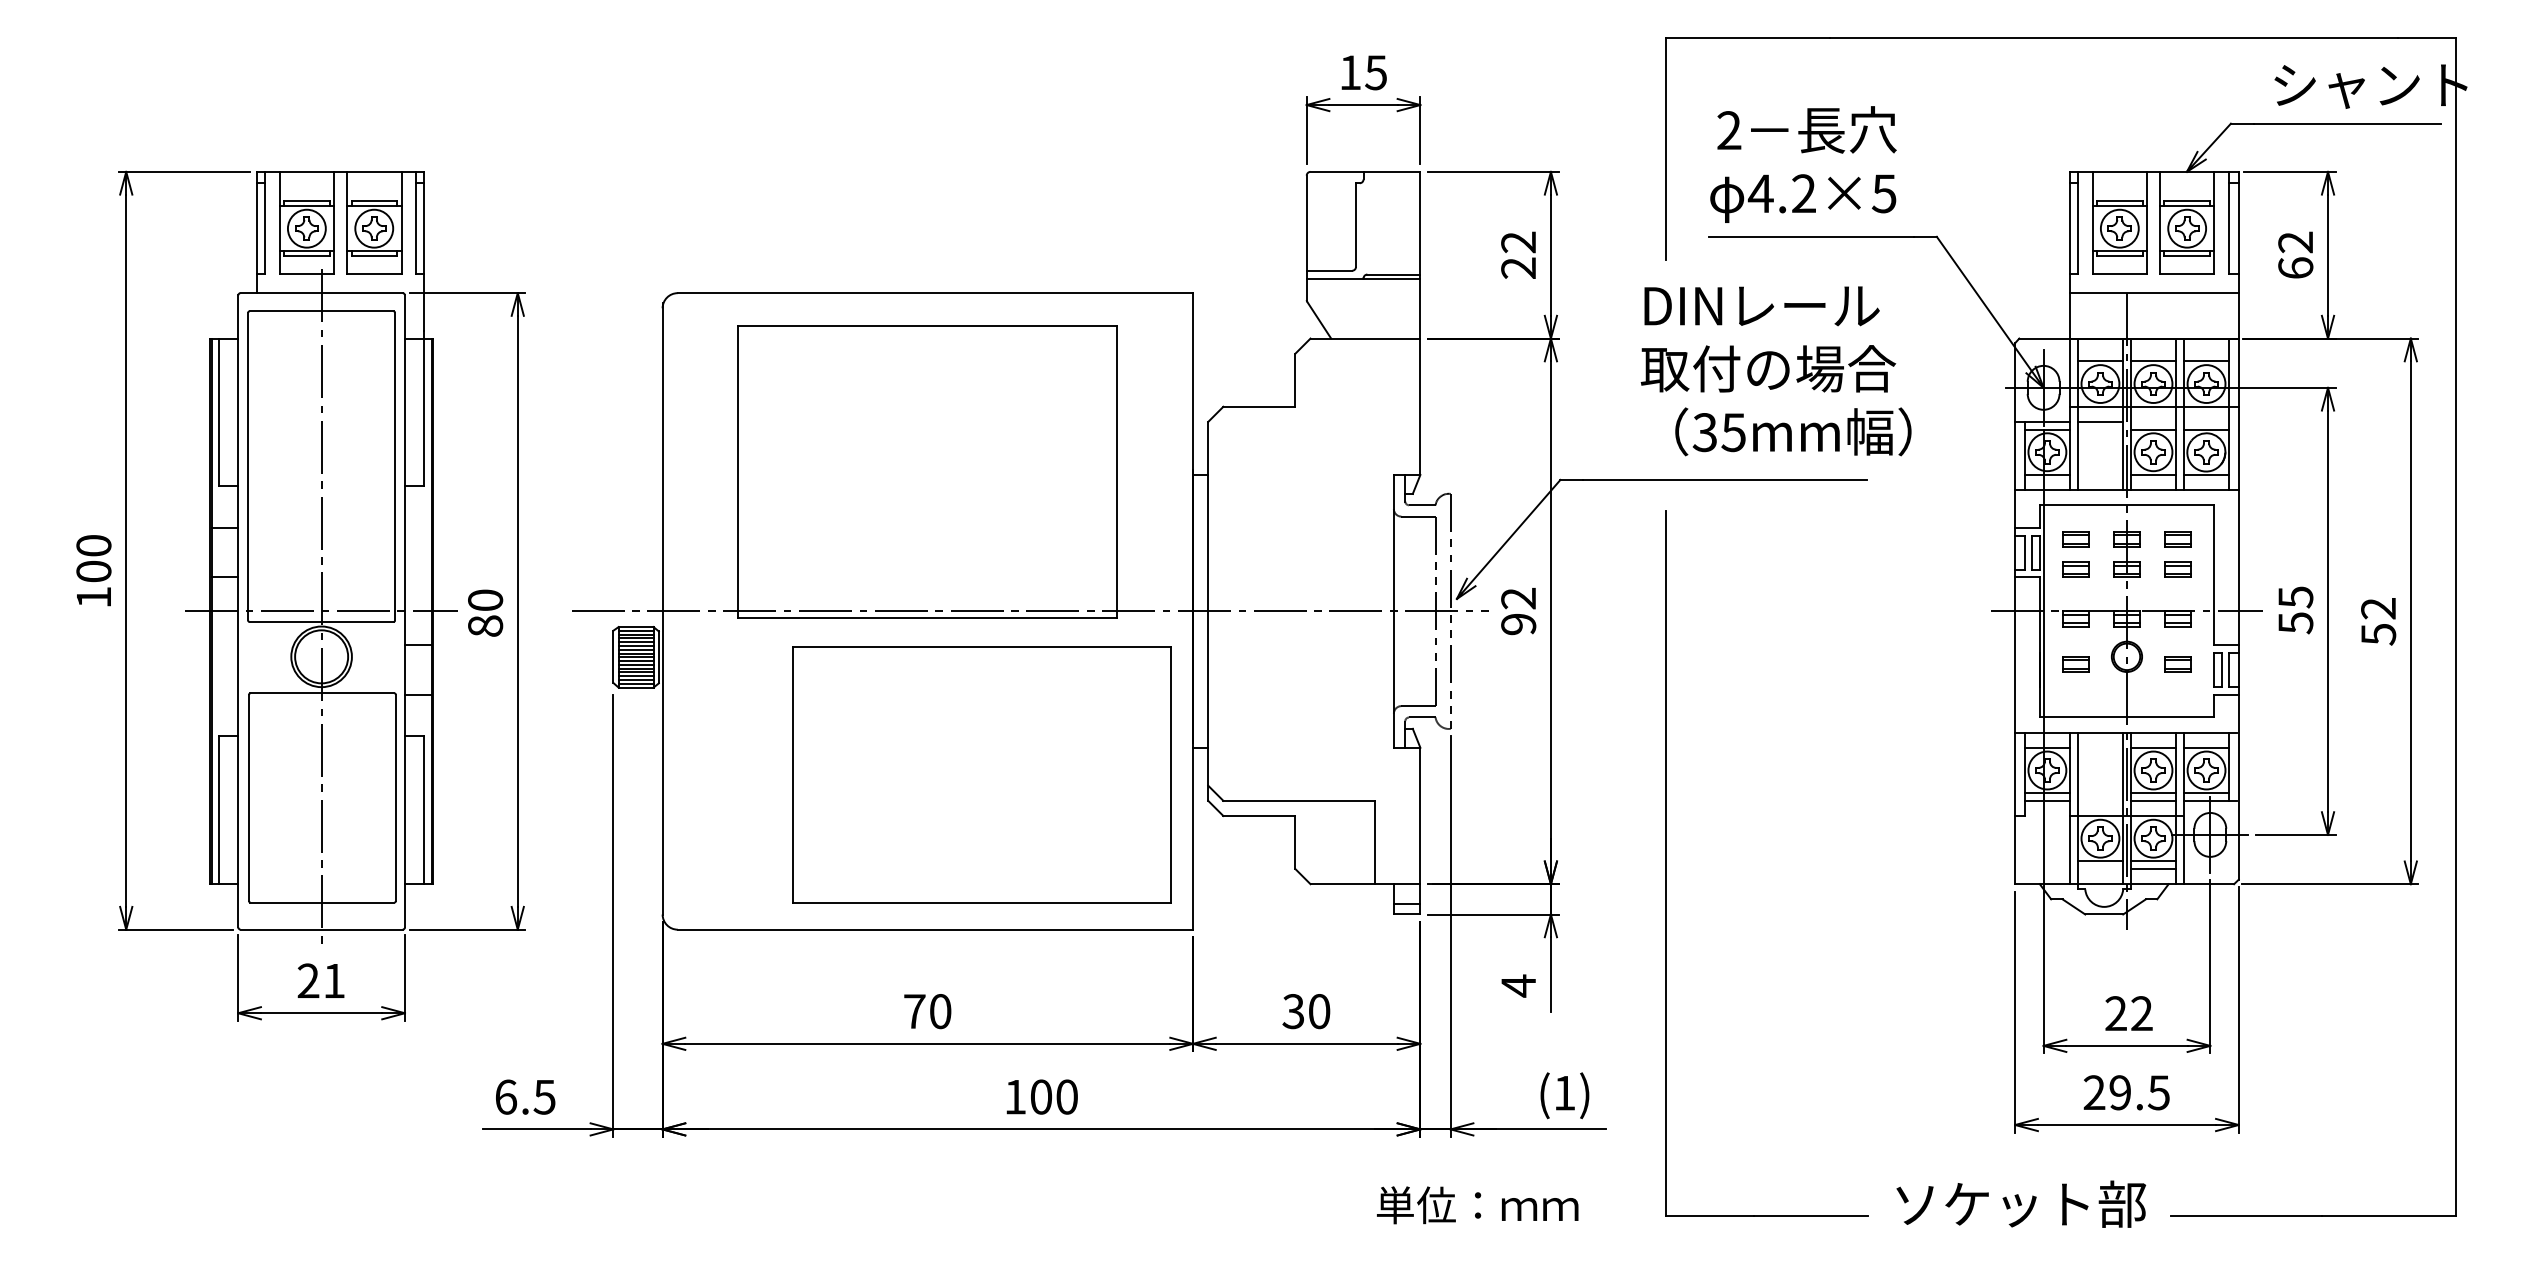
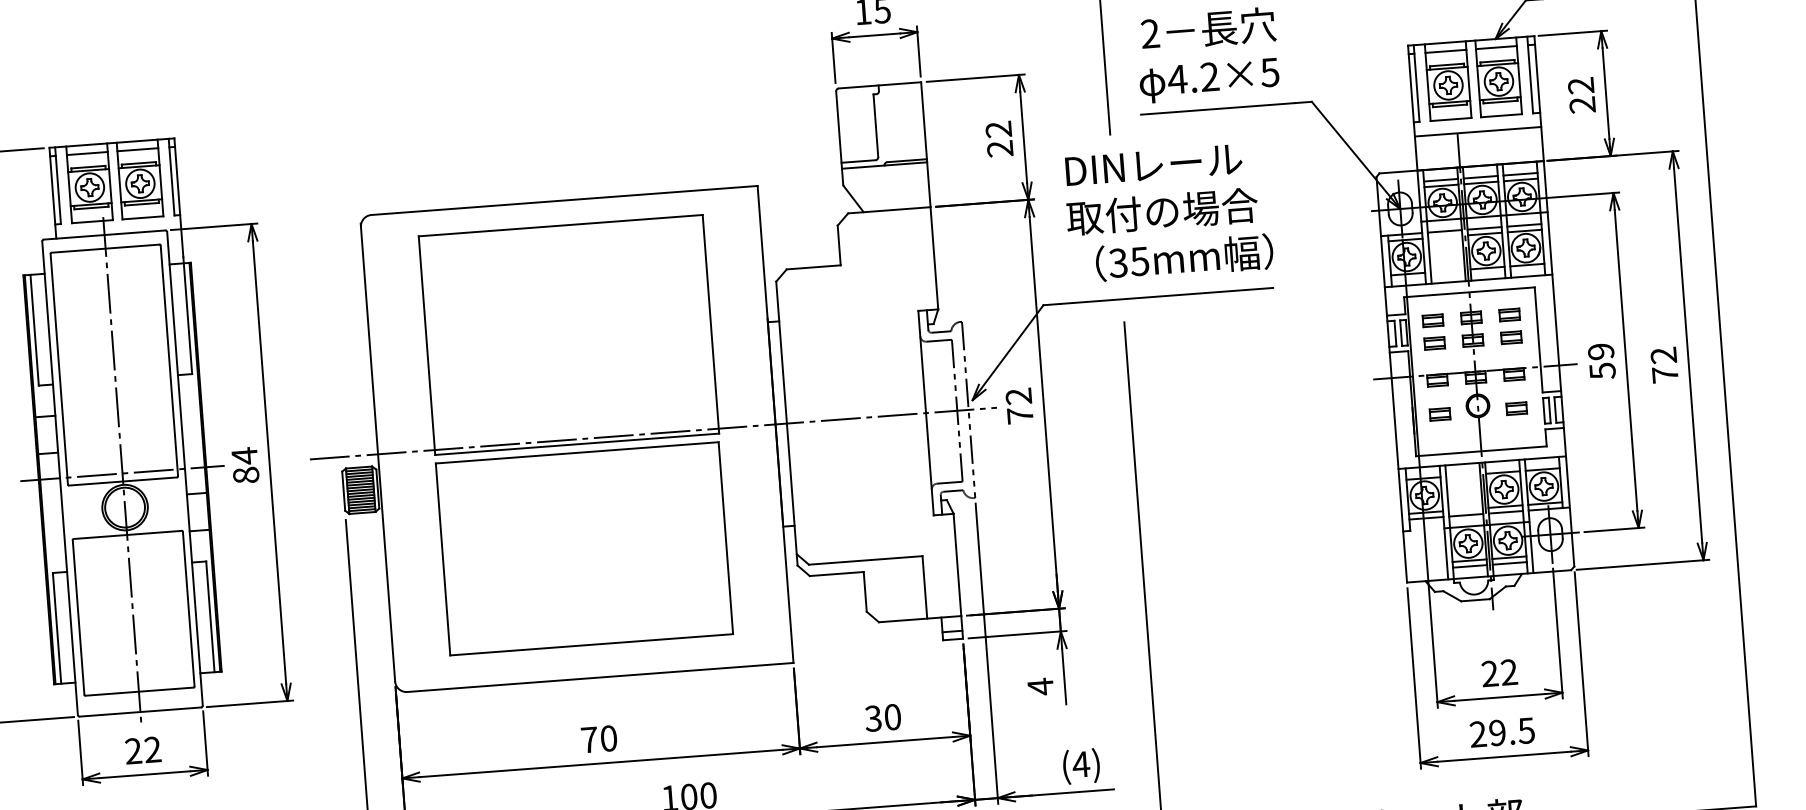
line: (306, 183) -> (87, 153), added
line: (373, 183) -> (137, 149), added
line: (2119, 183) -> (1445, 51), added
line: (2186, 183) -> (1495, 47), added
text: (2295, 267) -> (1582, 104), 62 -> 22
line: (2100, 353) -> (1441, 180), added
line: (2153, 353) -> (1480, 177), added
line: (2206, 353) -> (1520, 174), added
text: (1775, 371) -> (1167, 213), moved
line: (2153, 421) -> (1484, 228), added
line: (2206, 421) -> (1524, 225), added
text: (2295, 597) -> (1600, 351), 55 -> 59
text: (485, 600) -> (244, 456), 80 -> 84
text: (1518, 624) -> (1020, 415), 92 -> 72
text: (2378, 634) -> (1665, 374), 52 -> 72
part: (981, 774) -> (583, 548), moved
line: (2100, 800) -> (1466, 515), added
line: (2100, 869) -> (1470, 566), added
text: (334, 980) -> (152, 749), 21 -> 22
text: (1564, 1093) -> (1081, 764), (1) -> (4)

